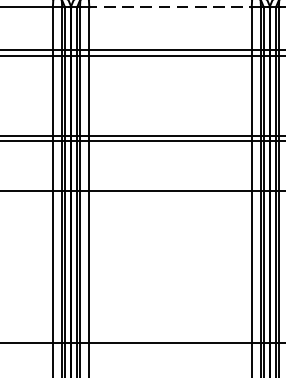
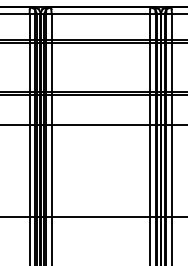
line: (175, 6) -> (103, 13), dashed -> solid

